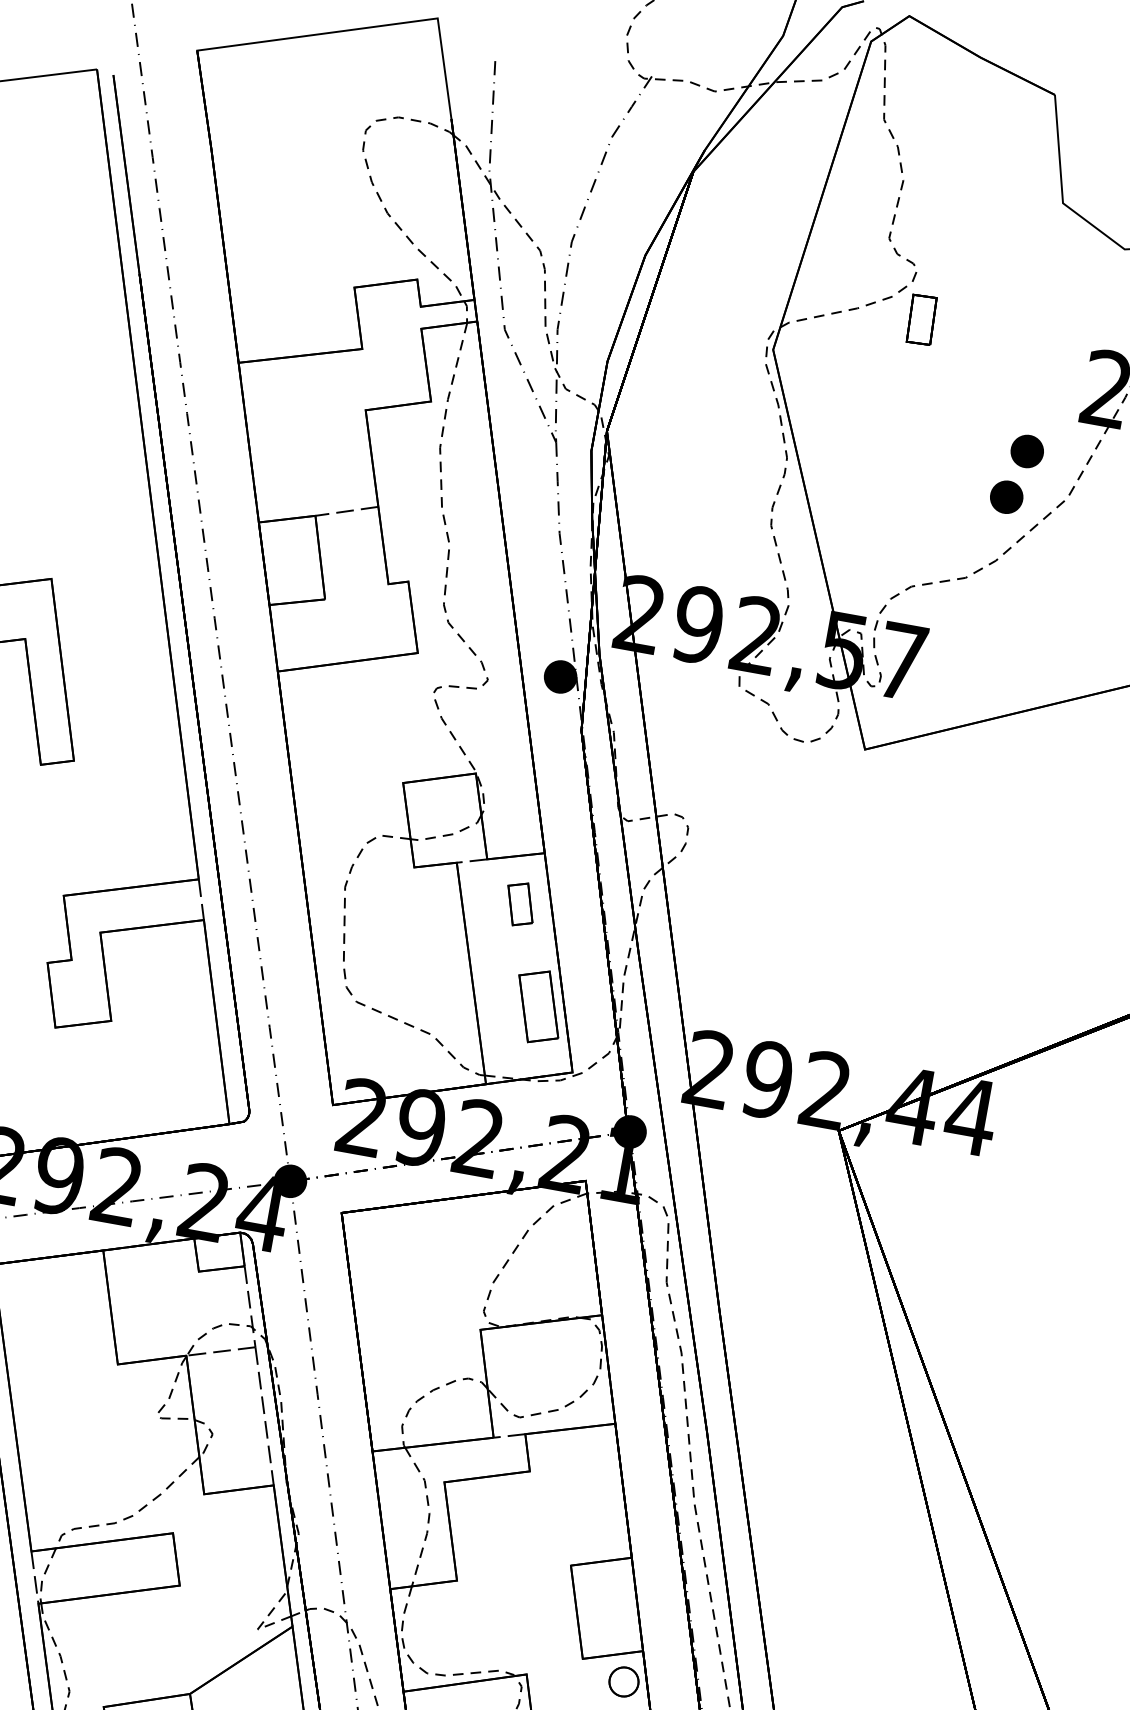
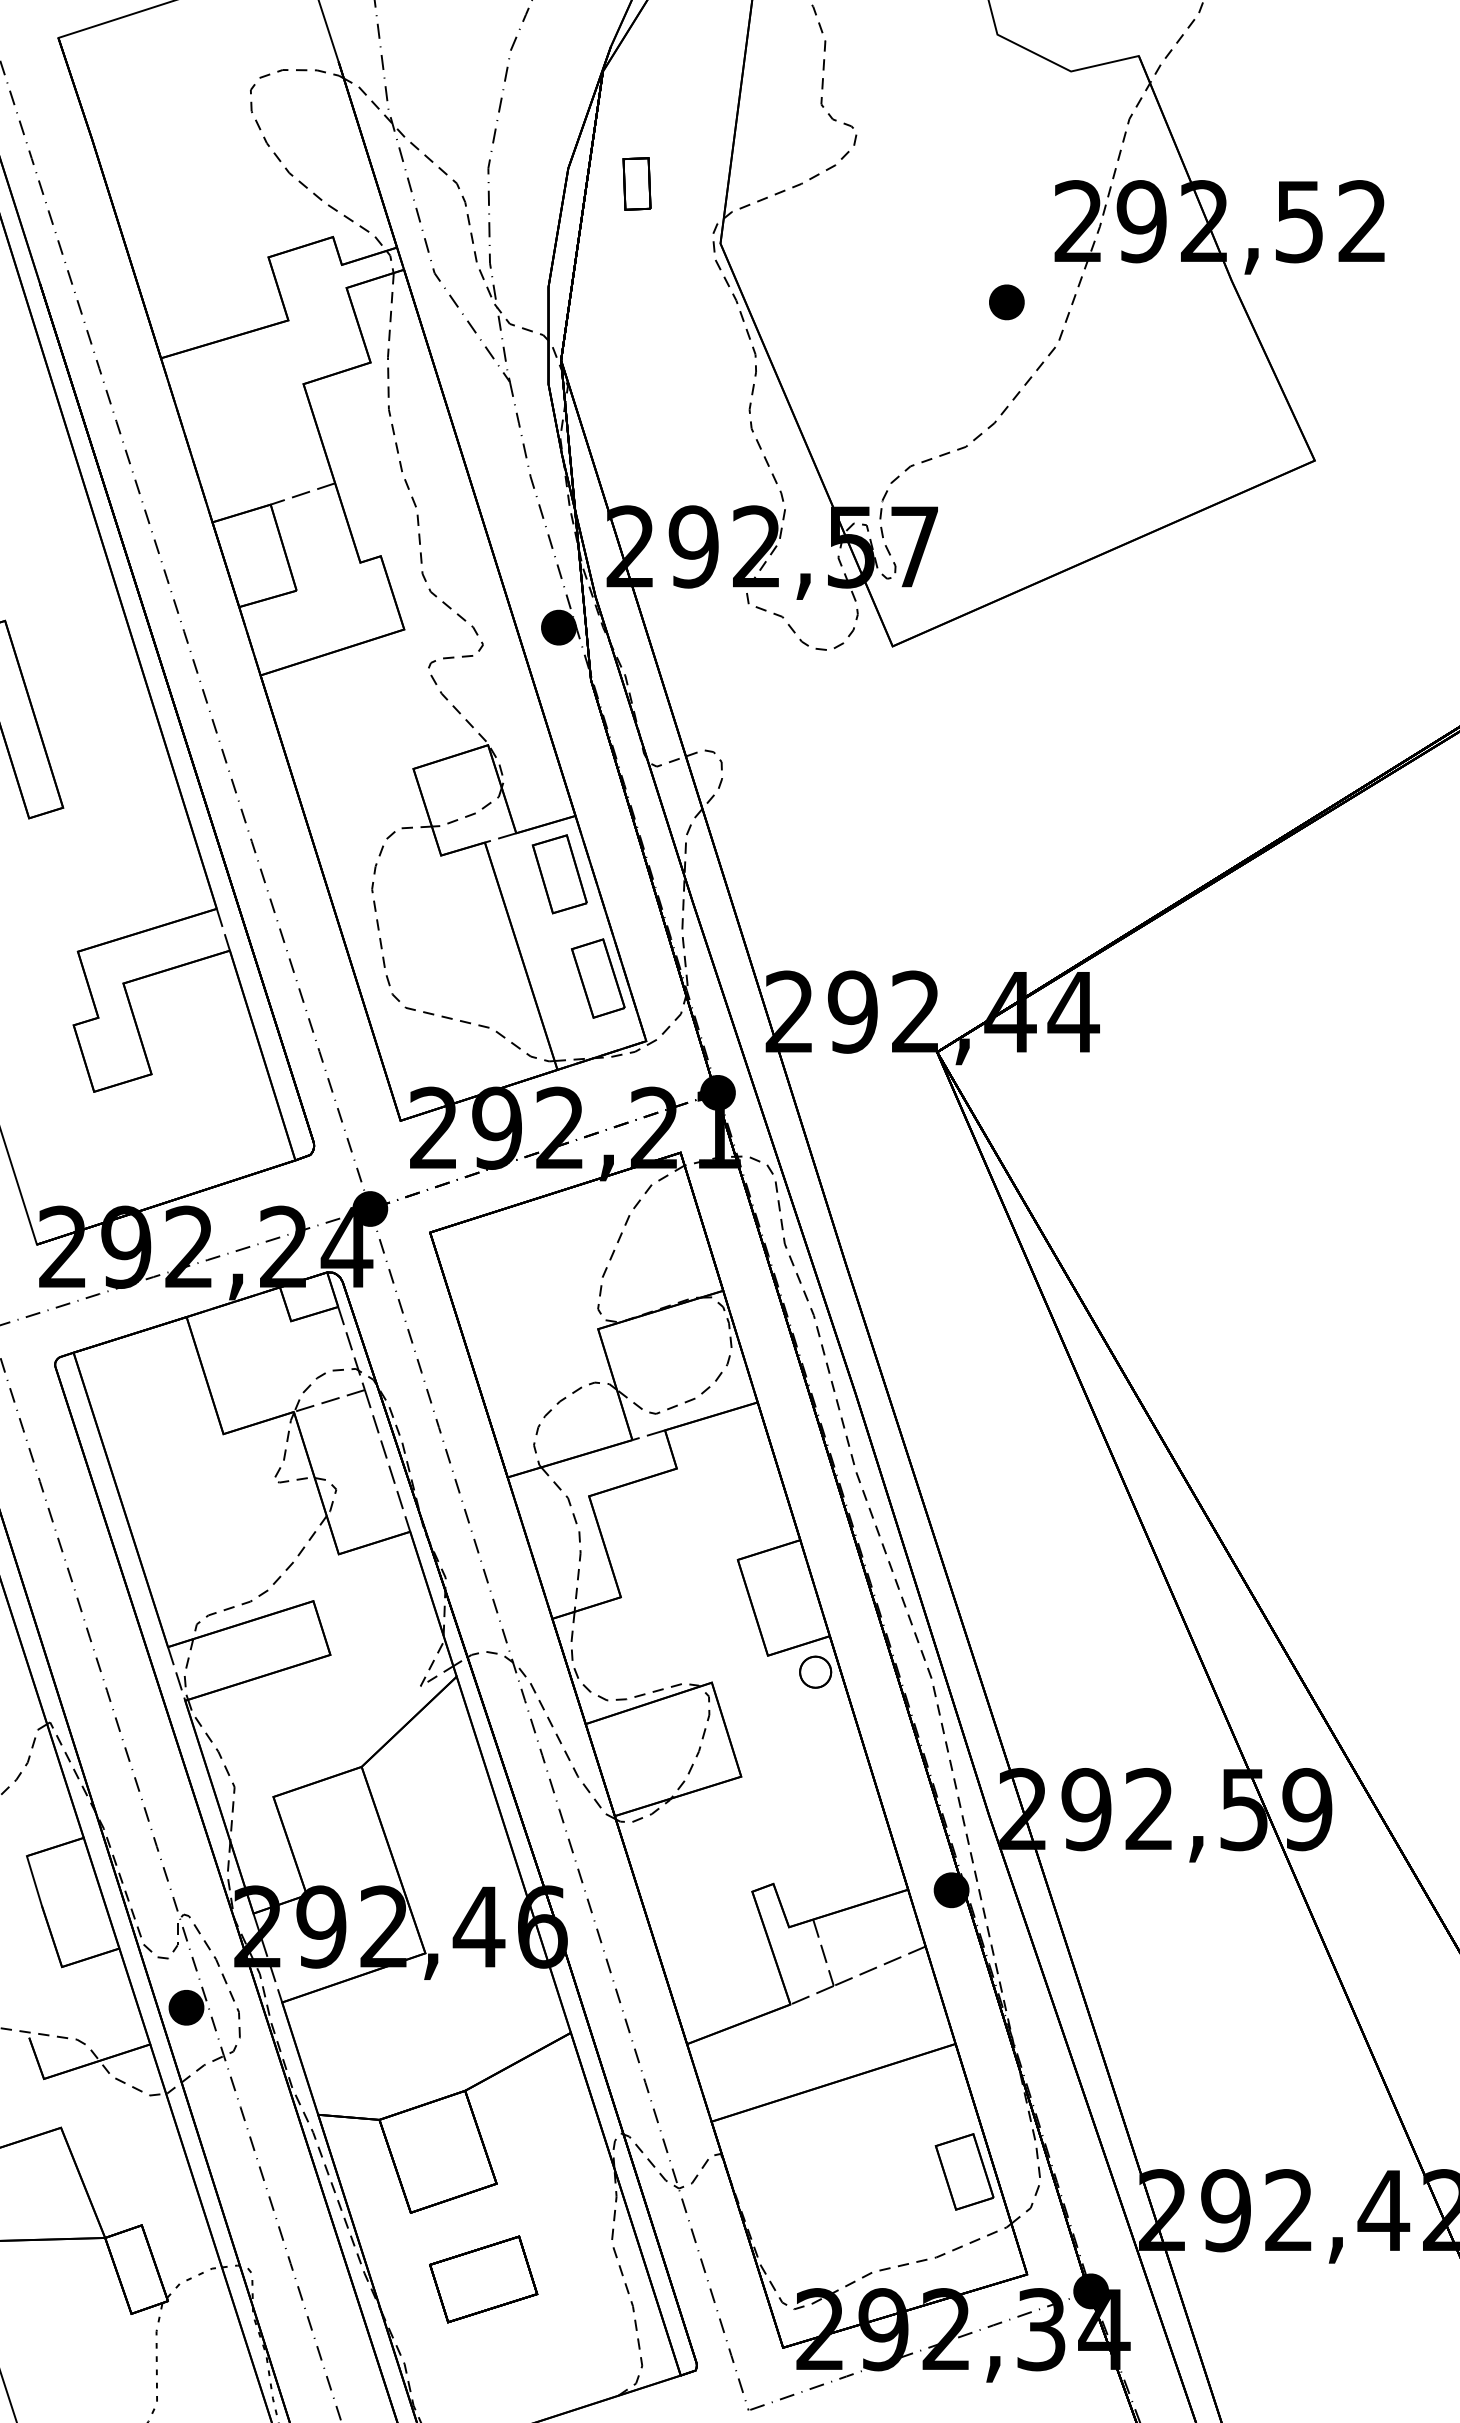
part: (921, 319) -> (636, 183), moved
part: (1006, 497) -> (993, 354), removed
part: (520, 904) -> (559, 874), size x1.67

